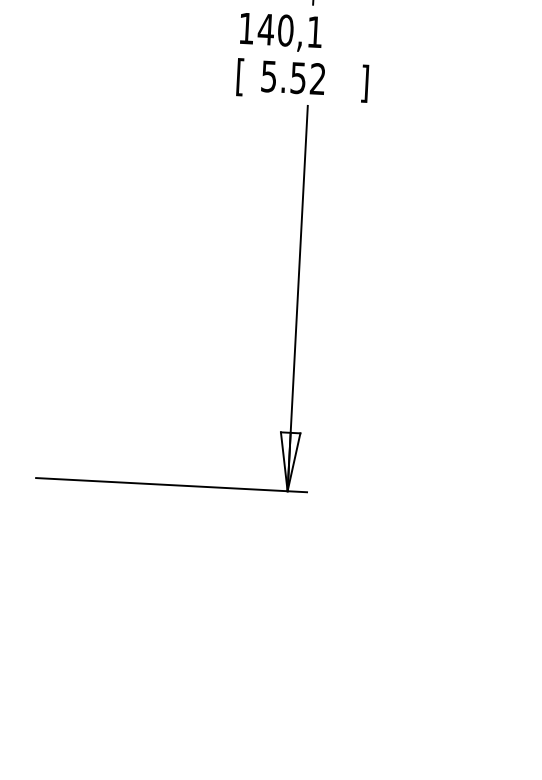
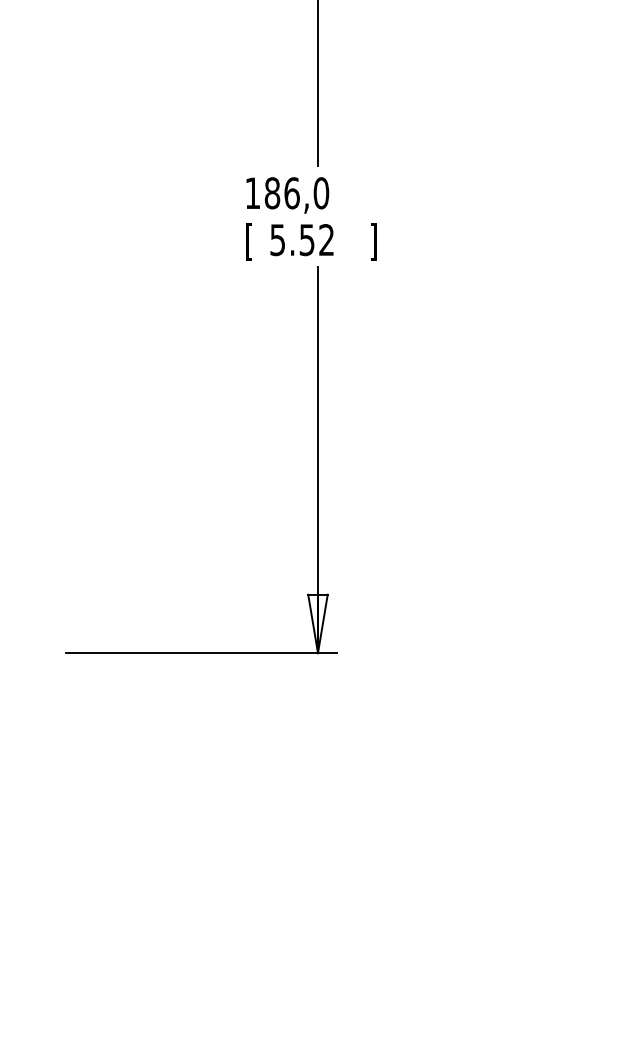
text: (290, 31) -> (296, 193), 140,1 -> 186,0

